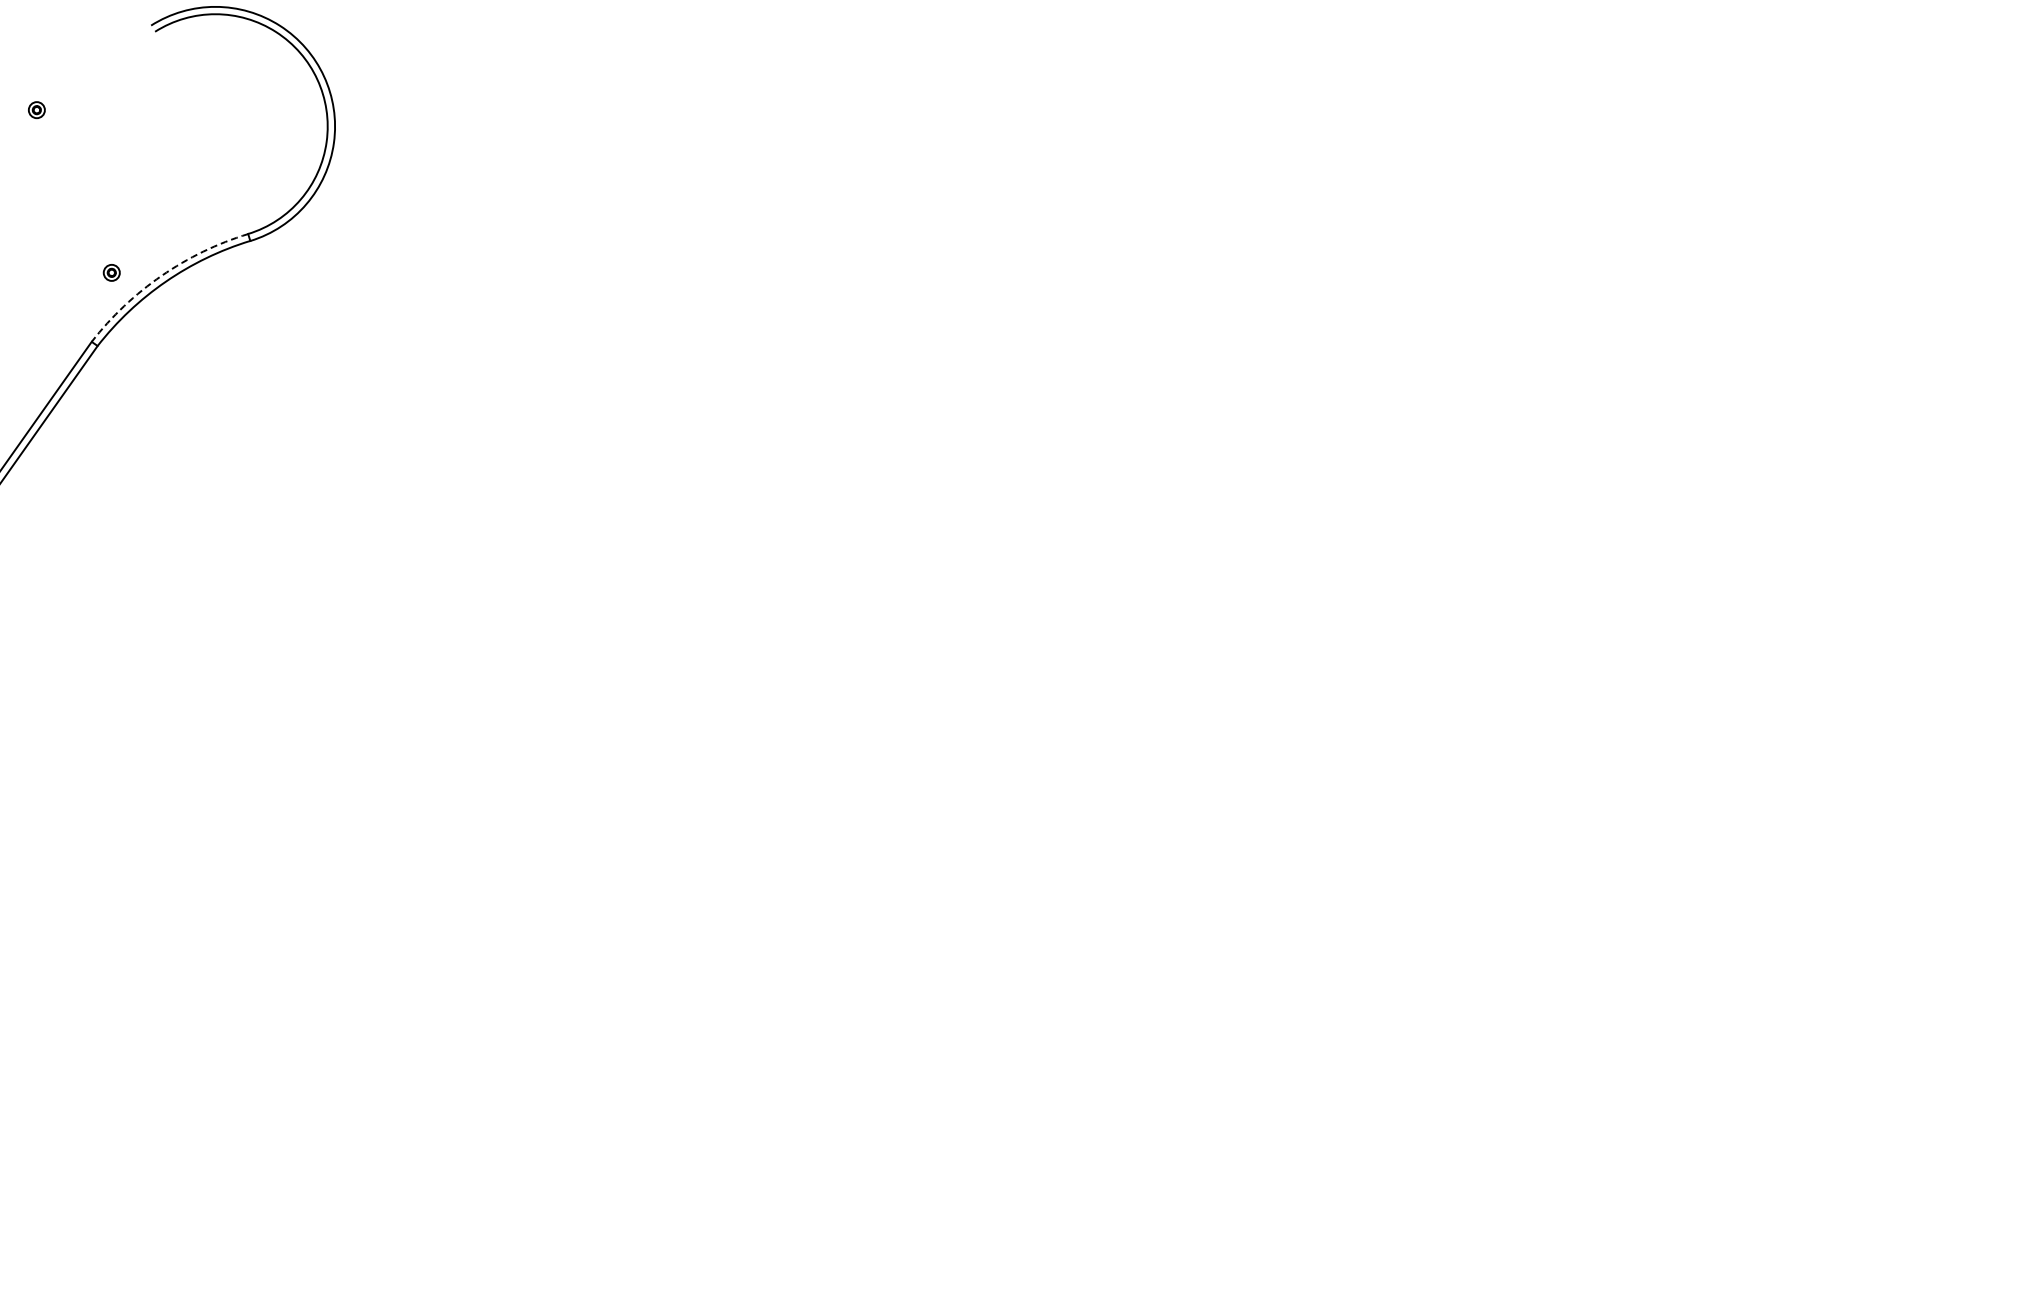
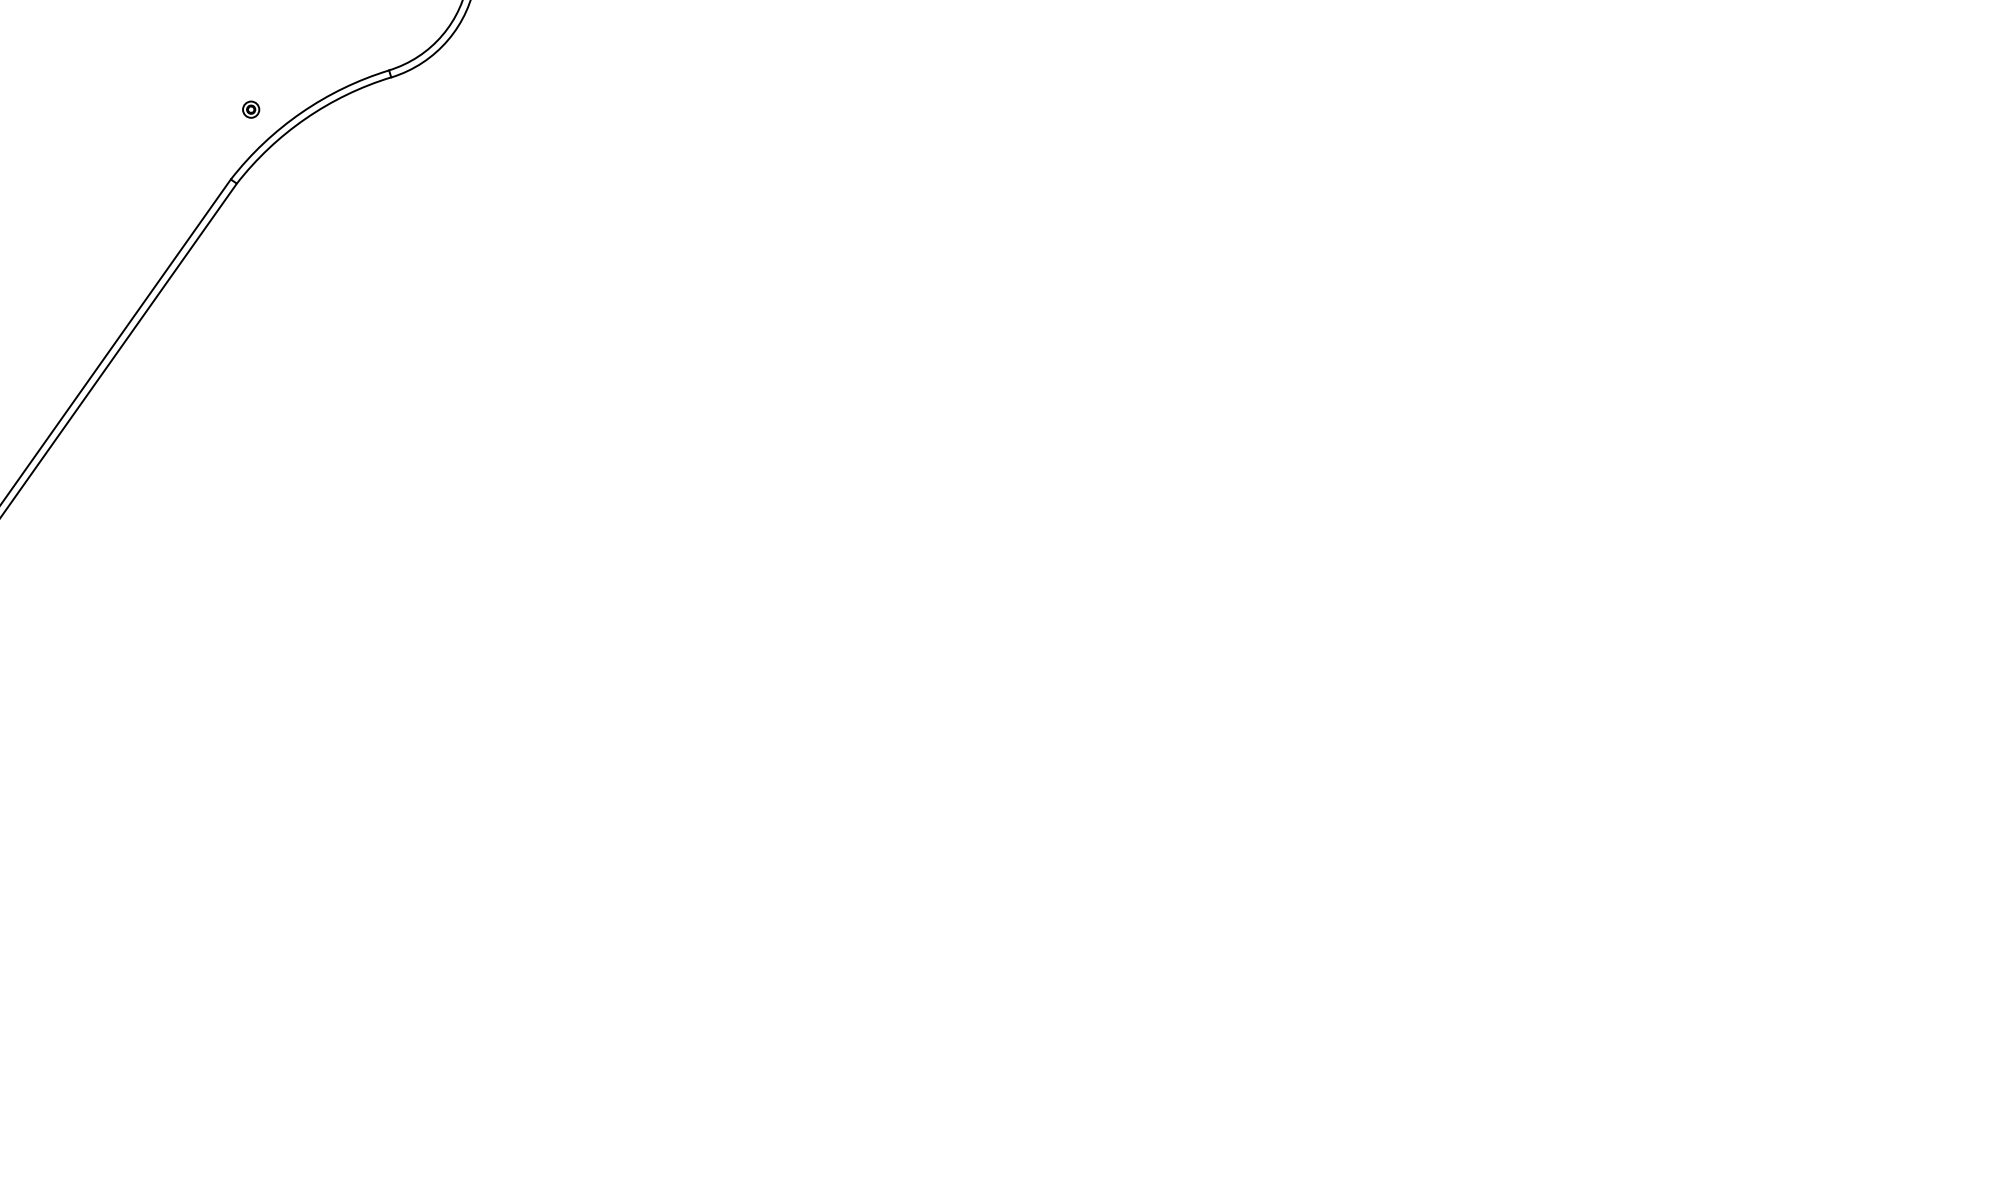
arc: (161, 275) -> (301, 112), dashed -> solid

